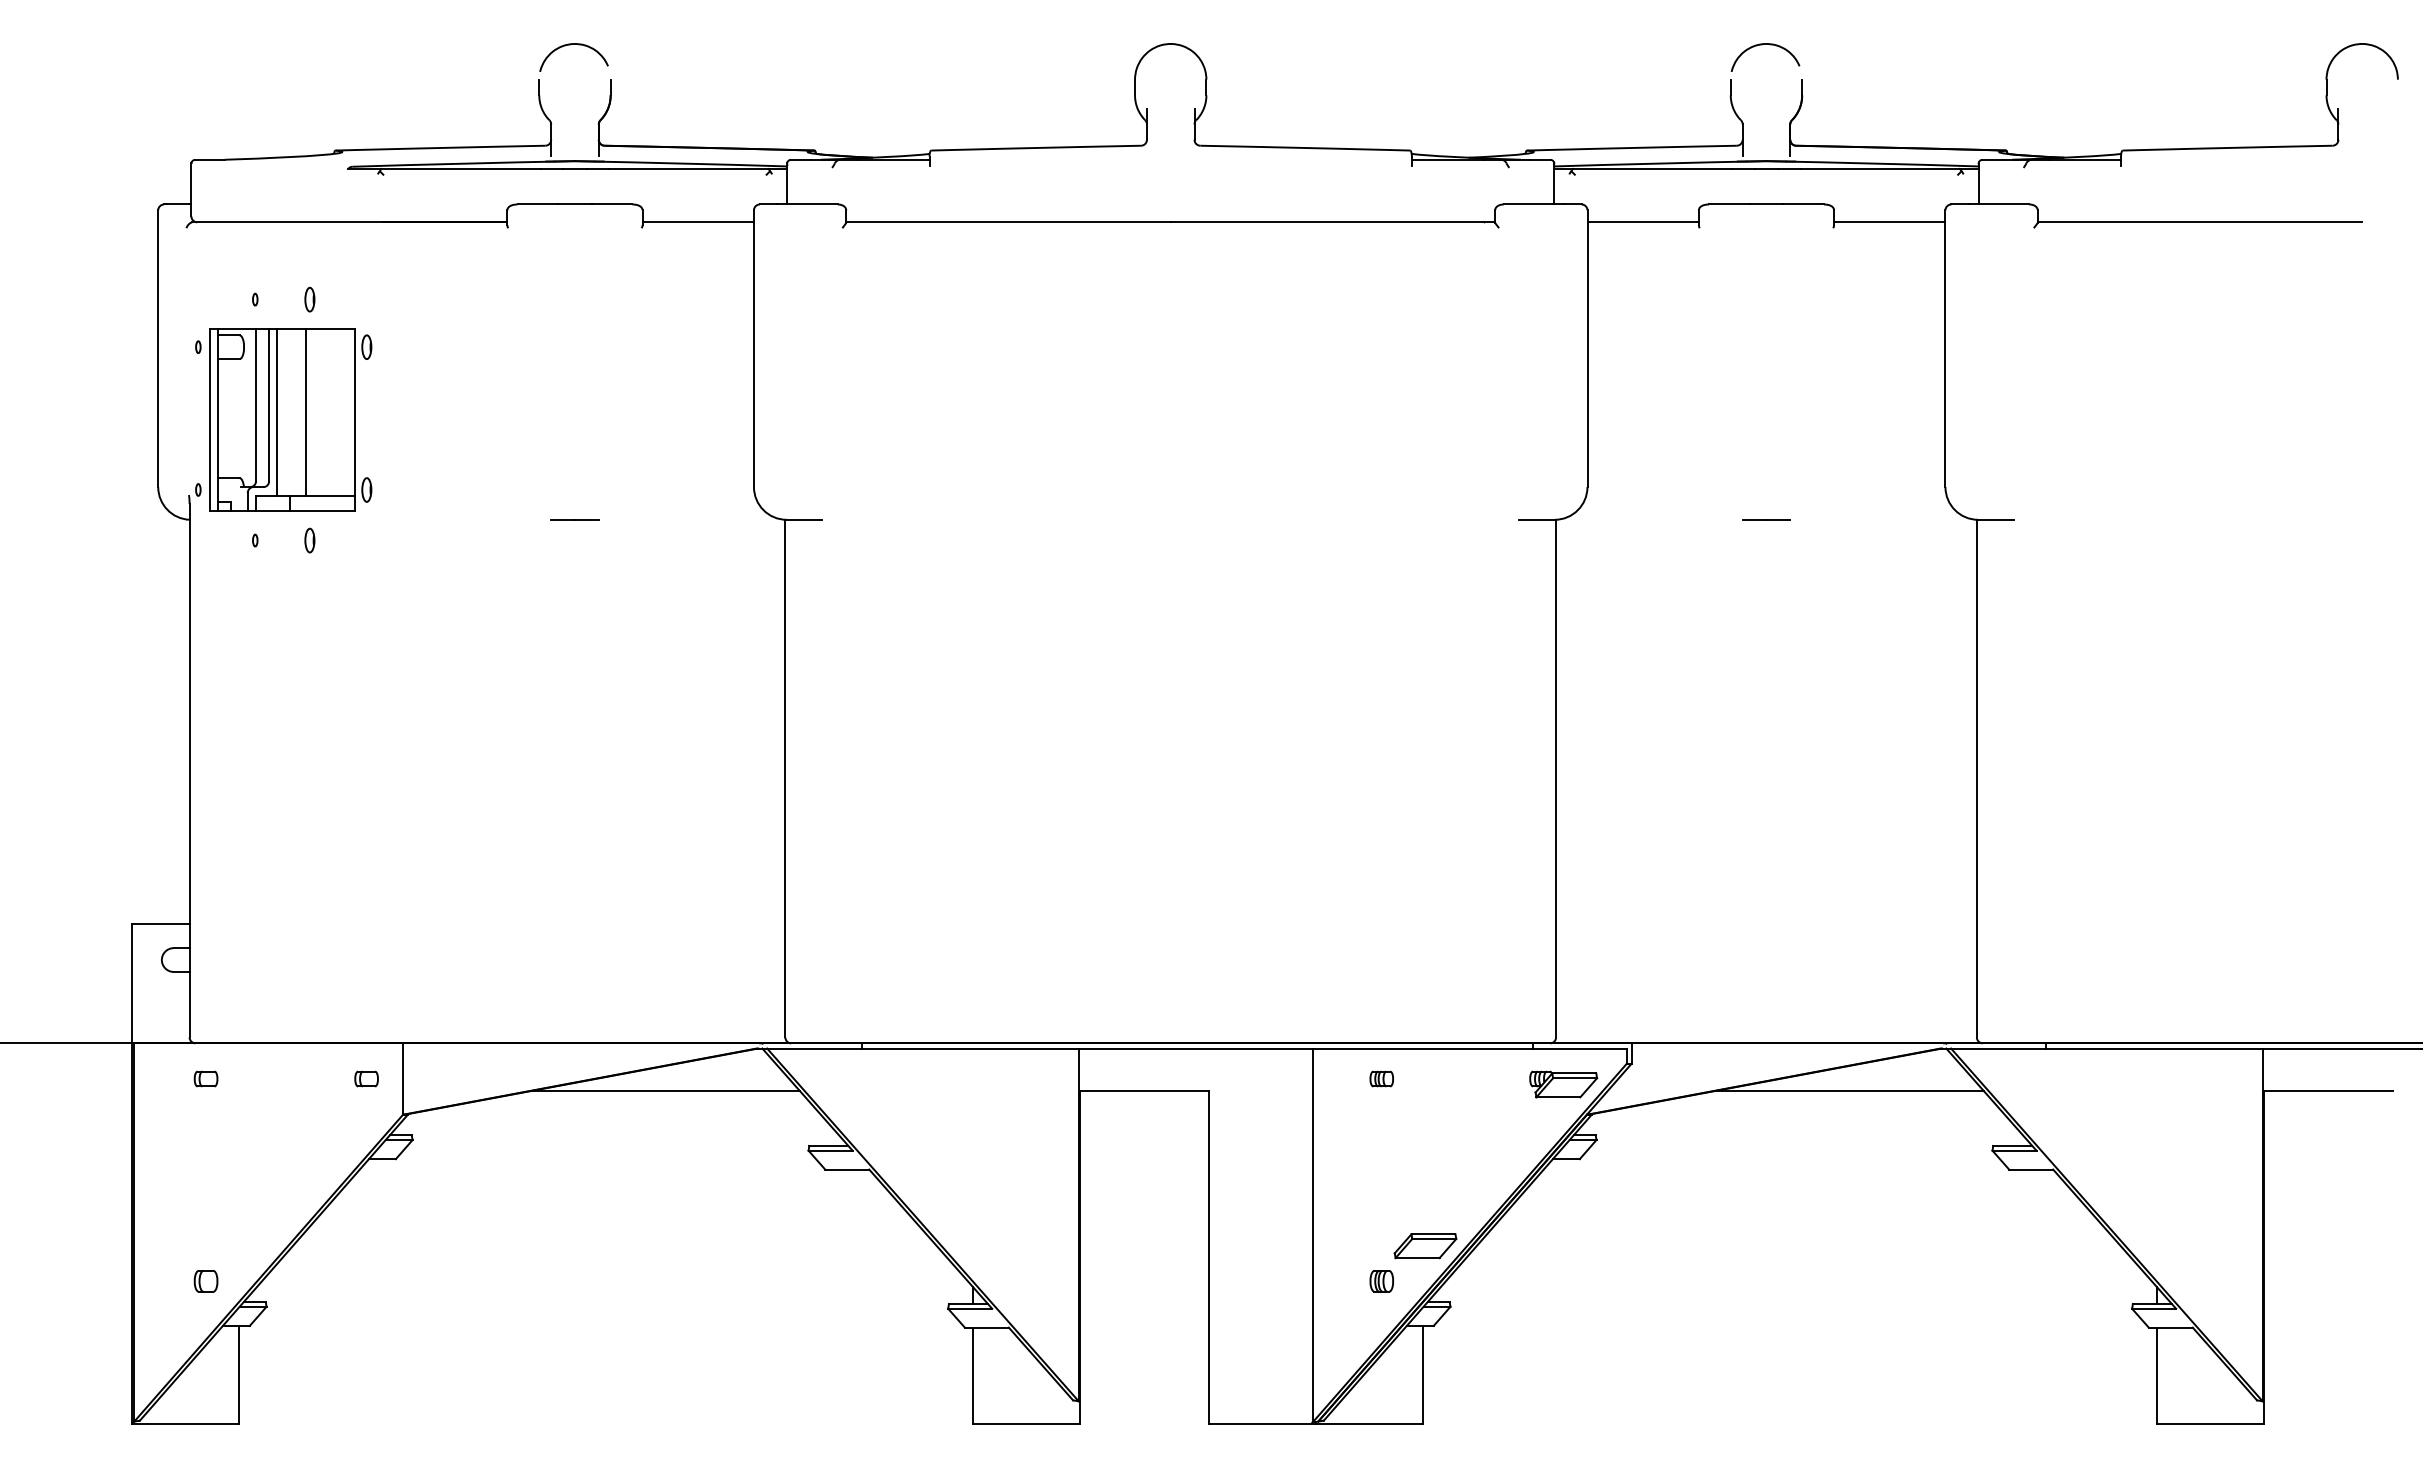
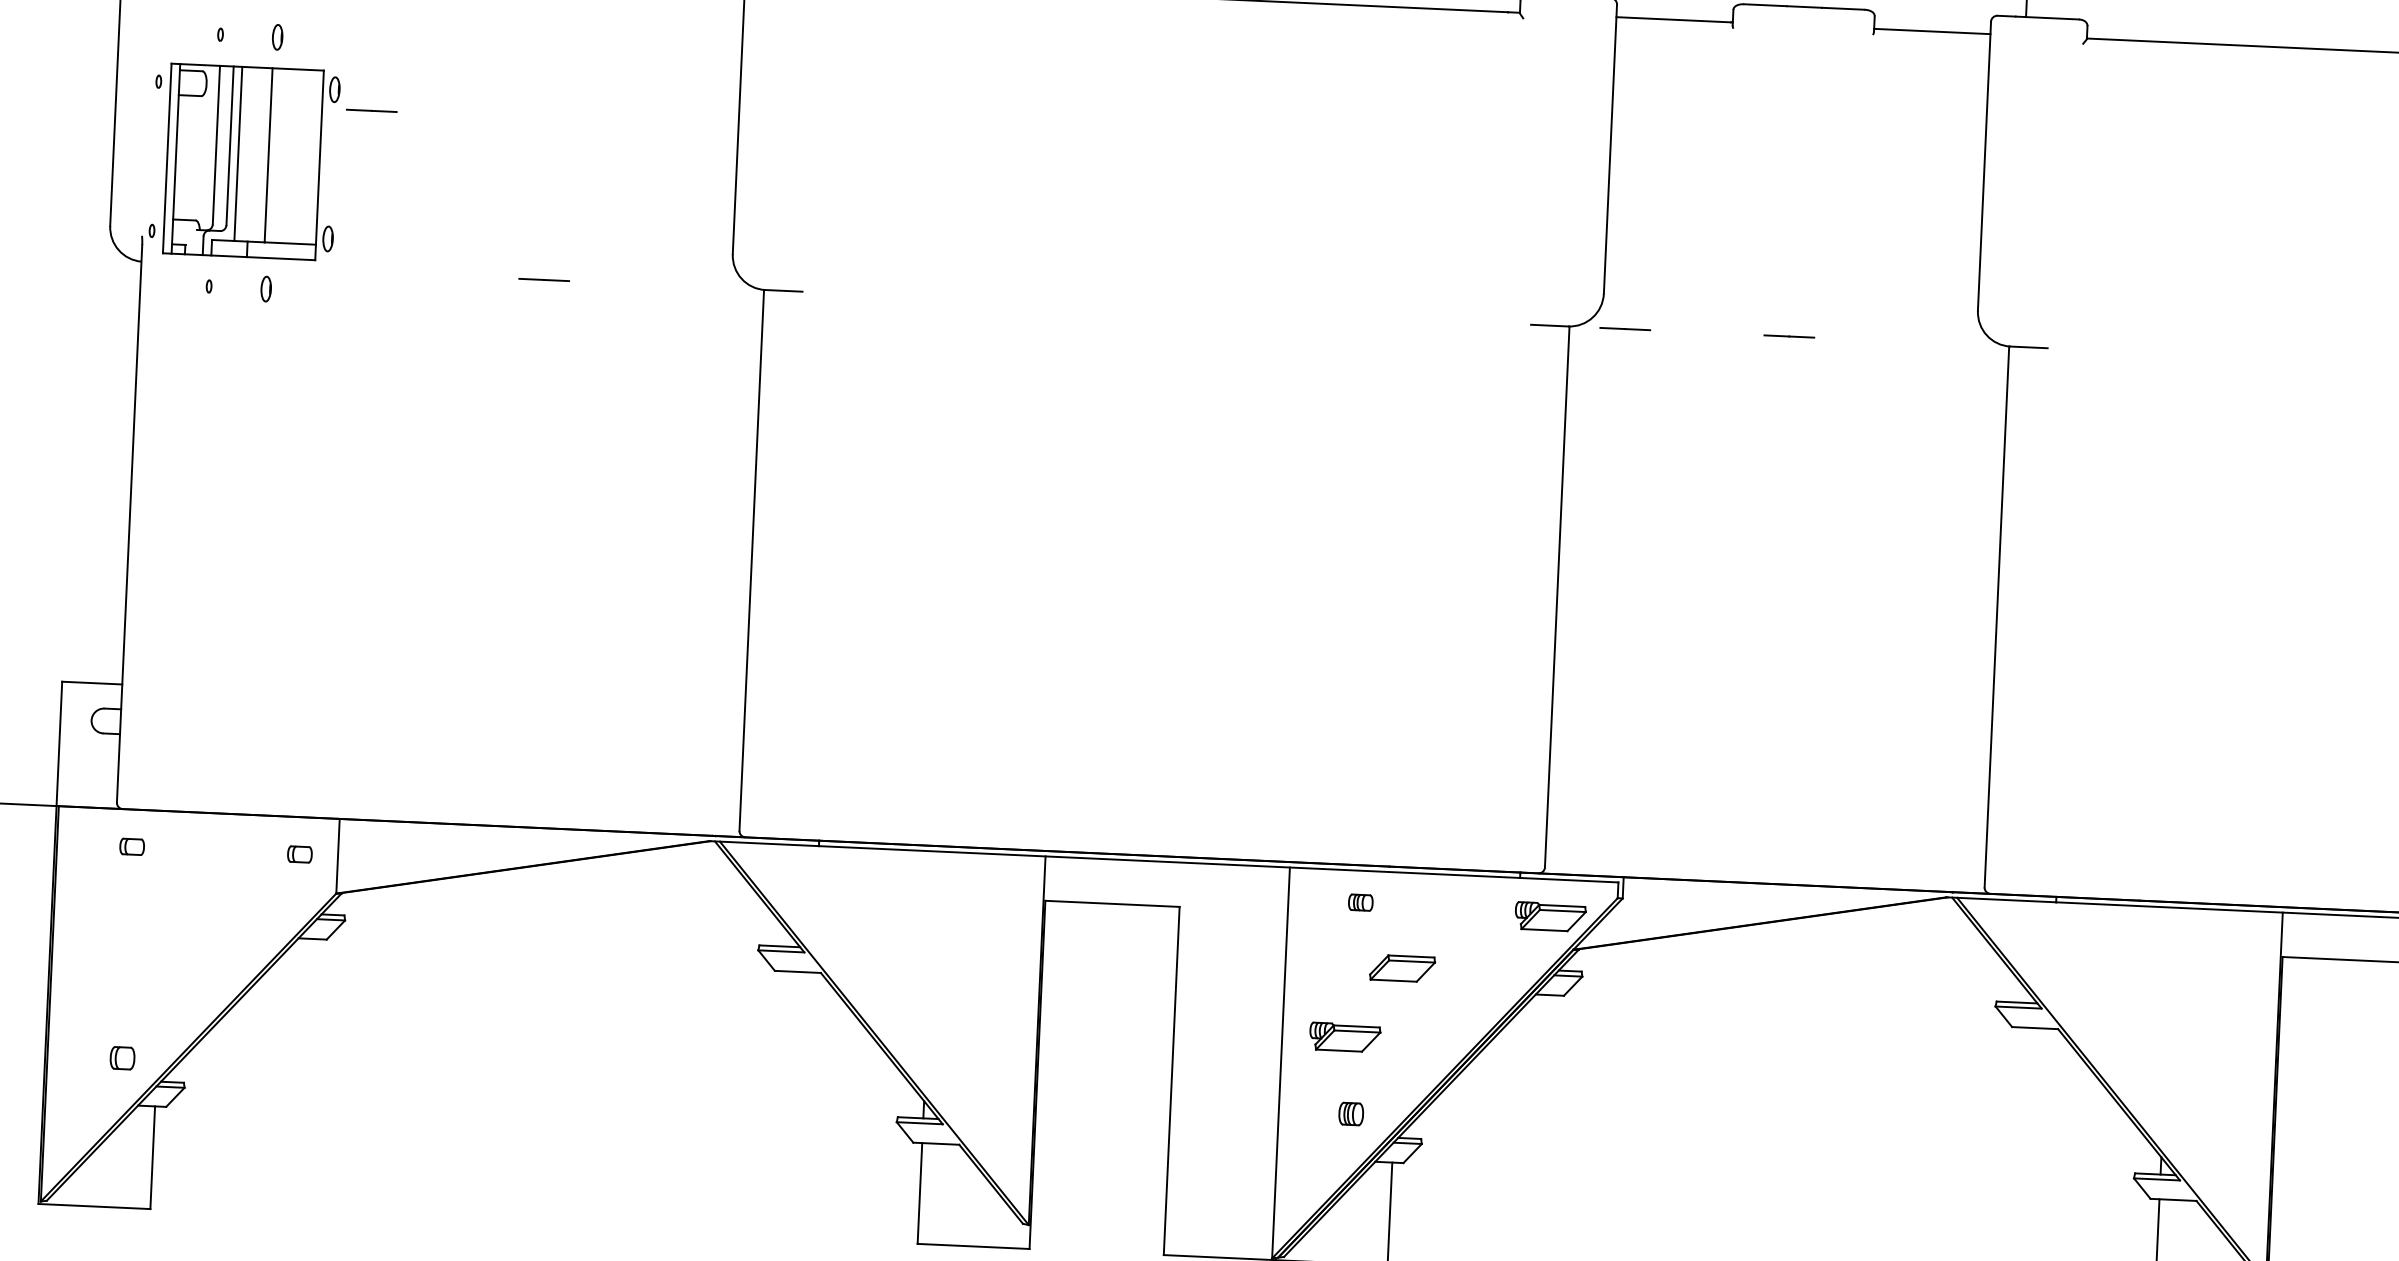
line: (402, 365) -> (371, 110), added
line: (1609, 519) -> (1625, 328), added
line: (665, 1090) -> (611, 880), removed
line: (1849, 1090) -> (1849, 936), removed
part: (1372, 1208) -> (1344, 1037), added
part: (1425, 1246) -> (1402, 968), moved

